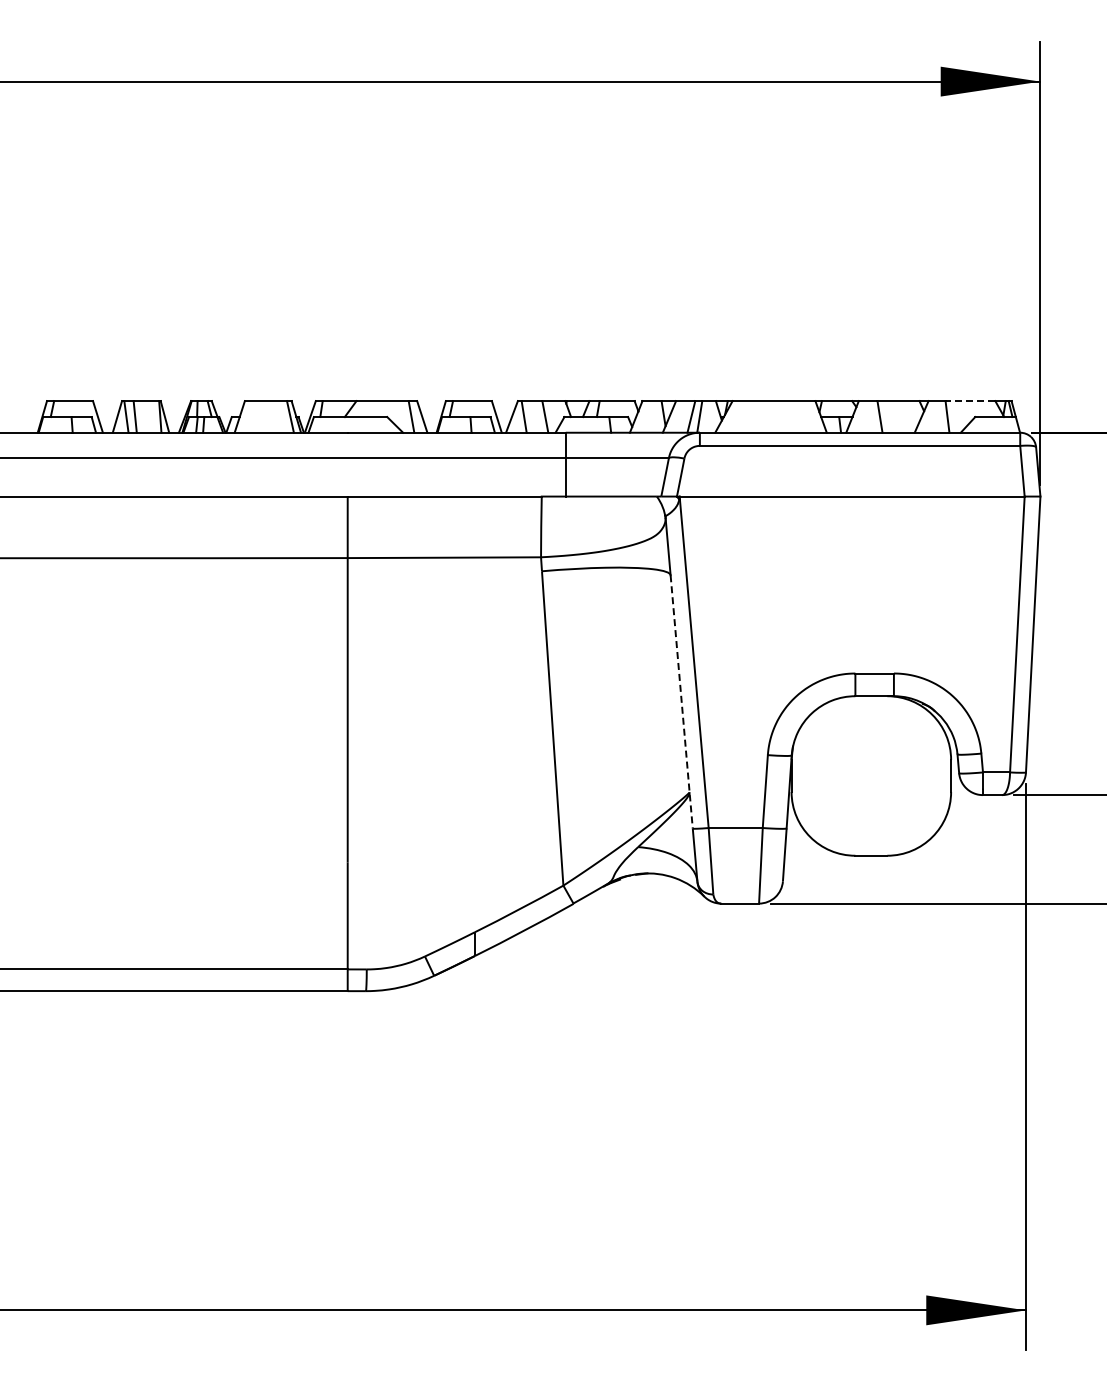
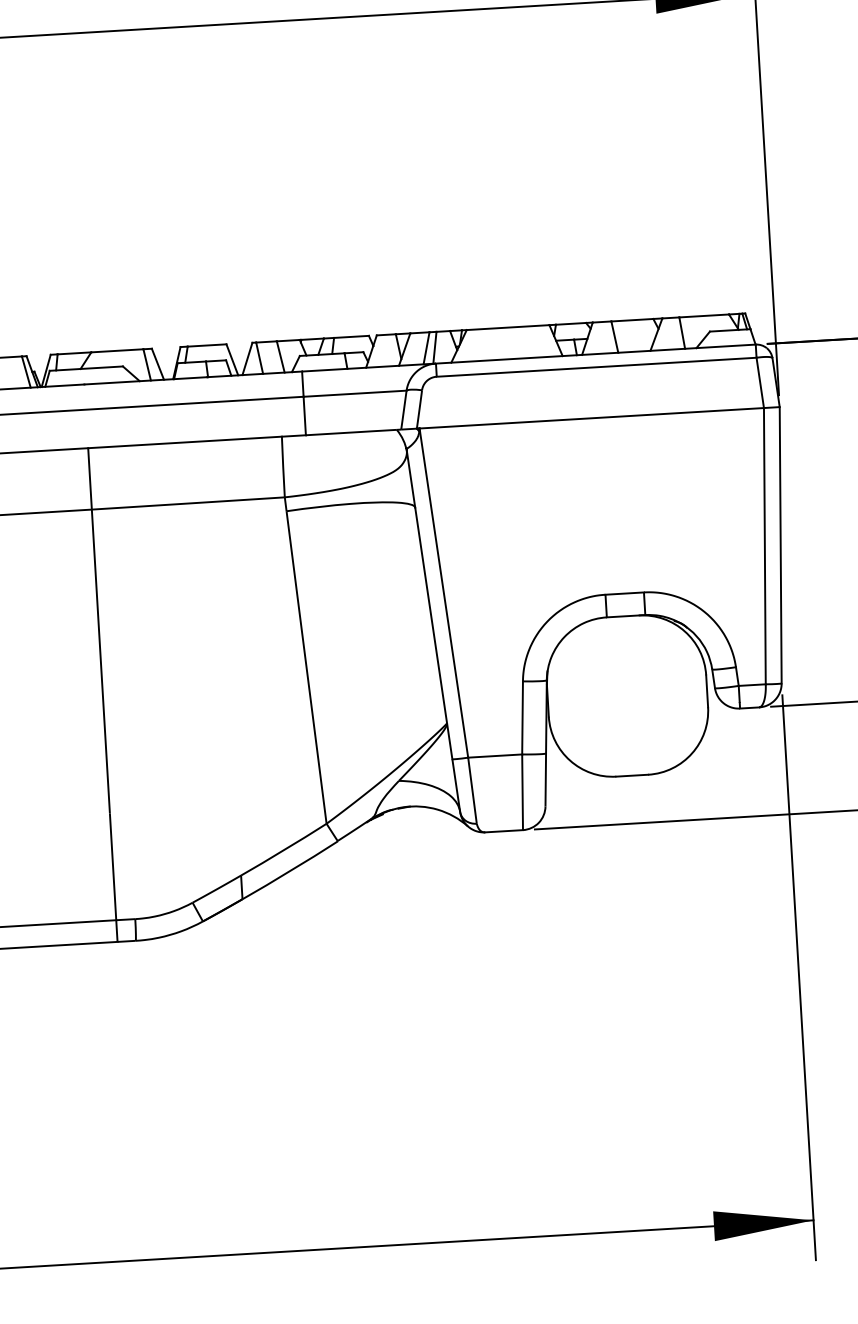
line: (970, 401) -> (704, 316), dashed -> solid
line: (681, 702) -> (433, 633), dashed -> solid

